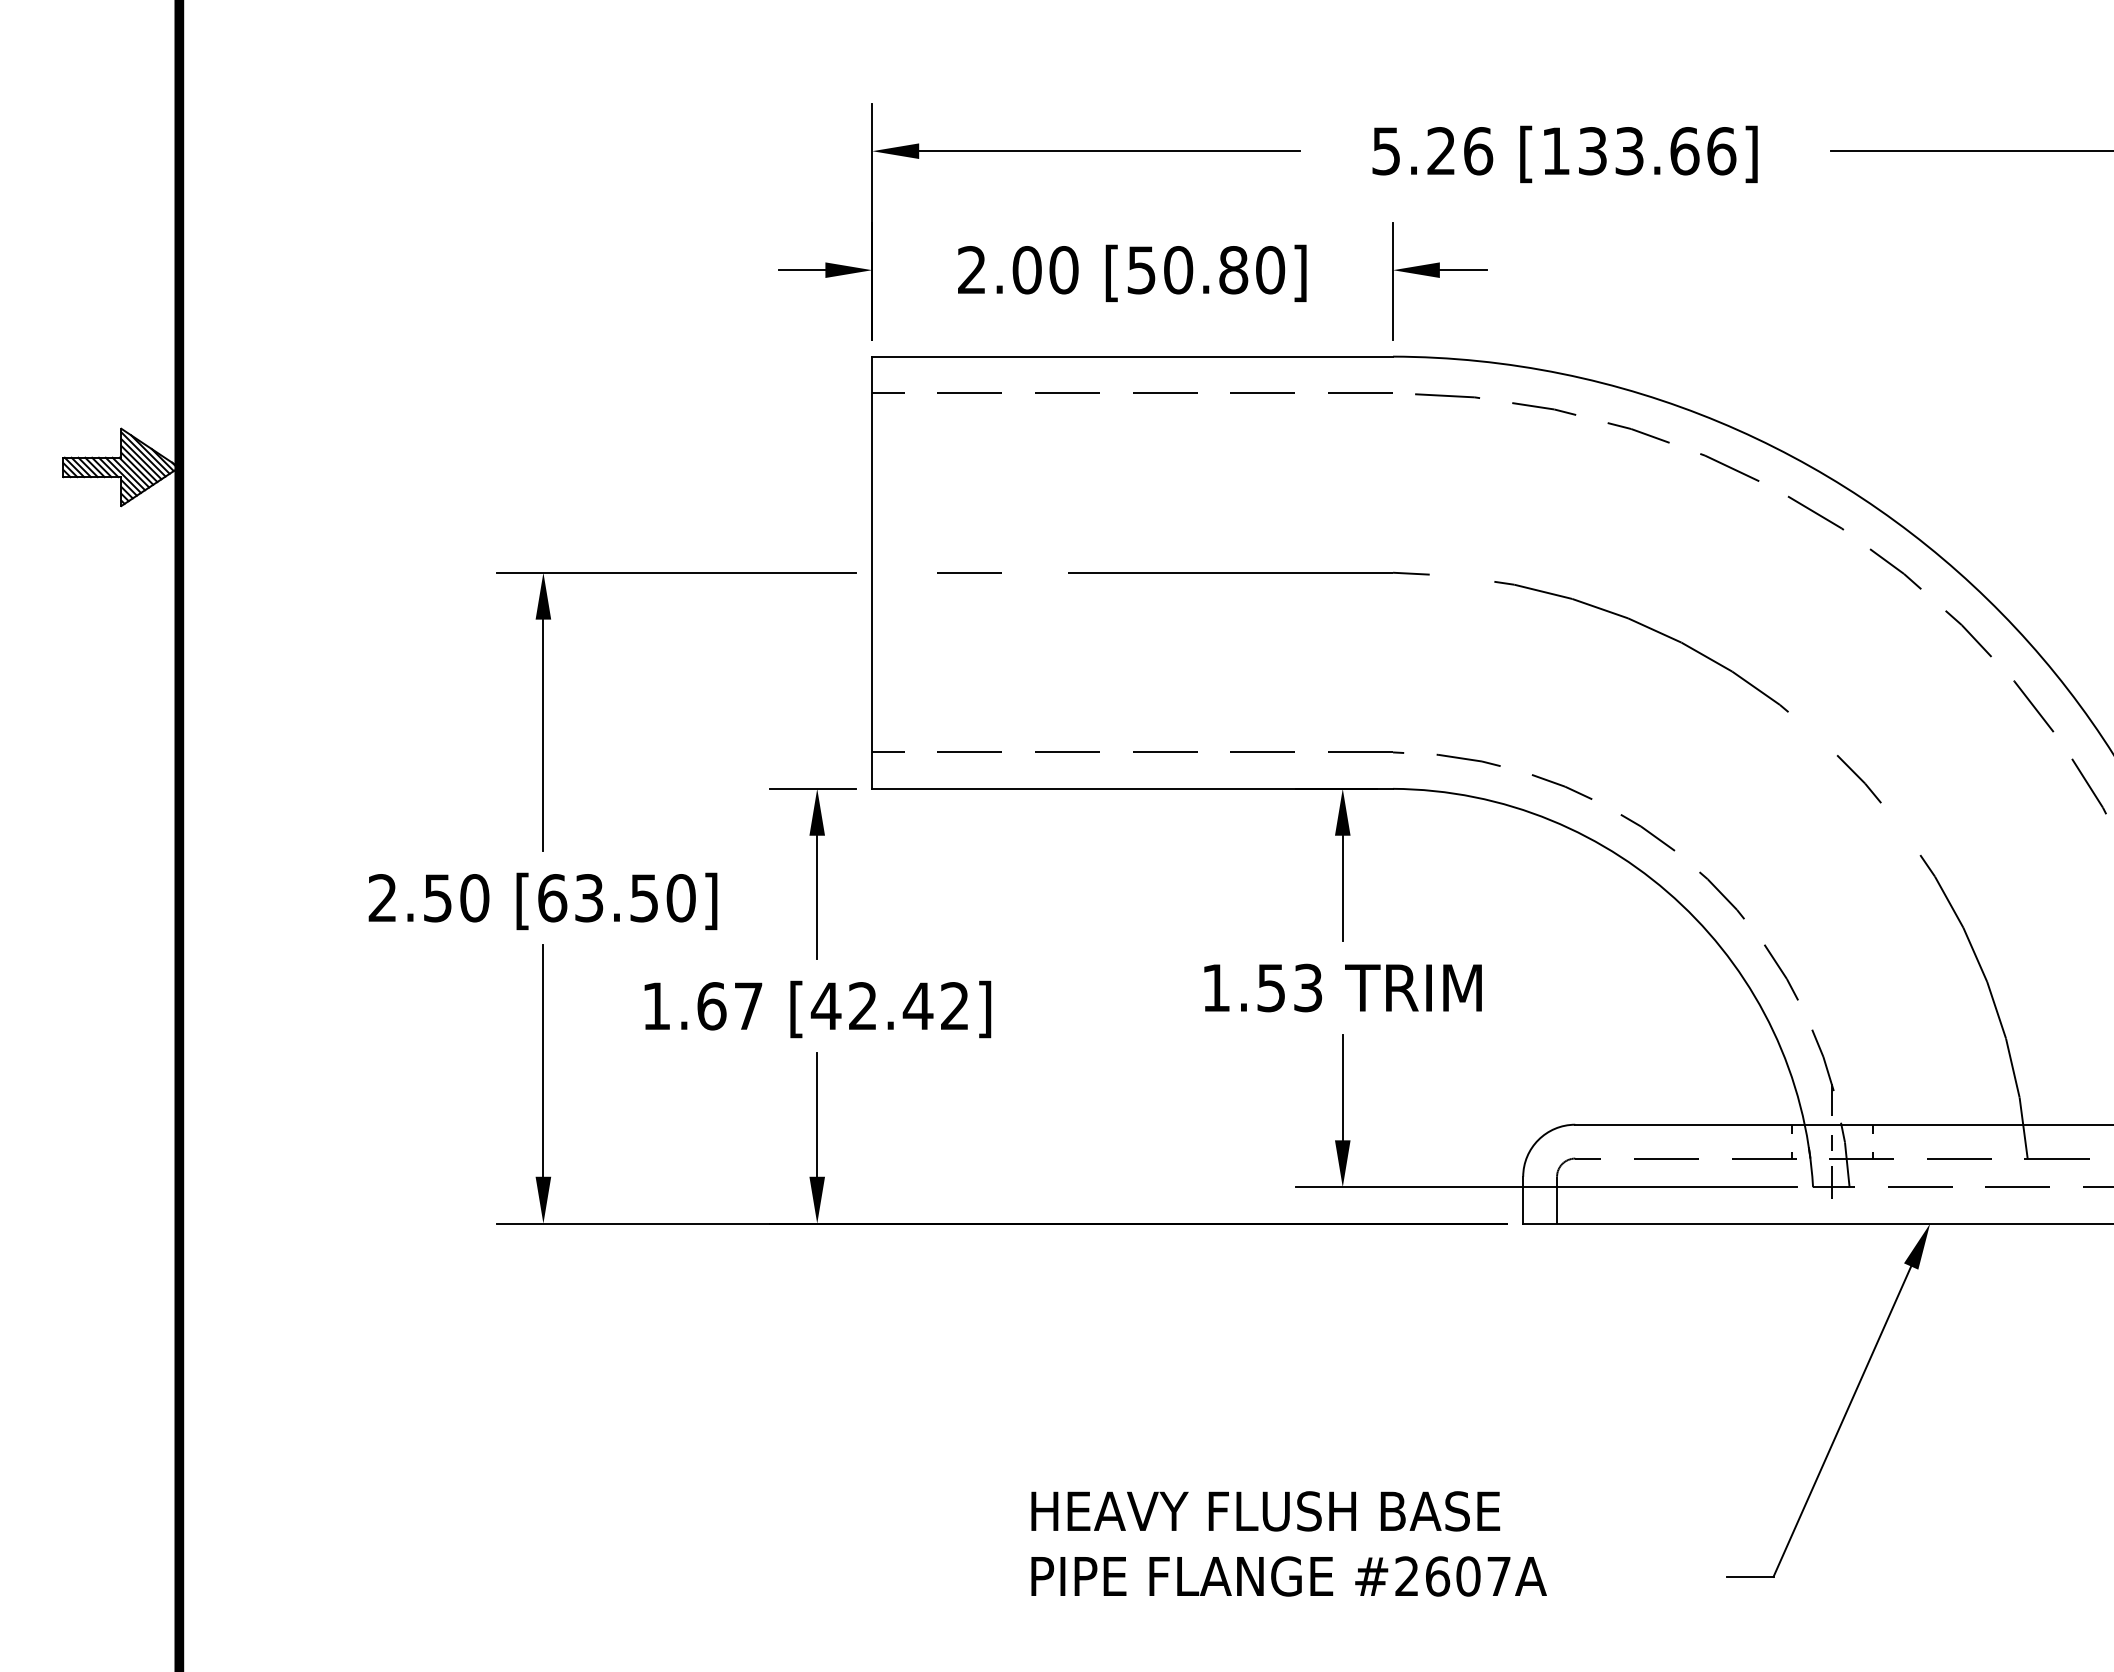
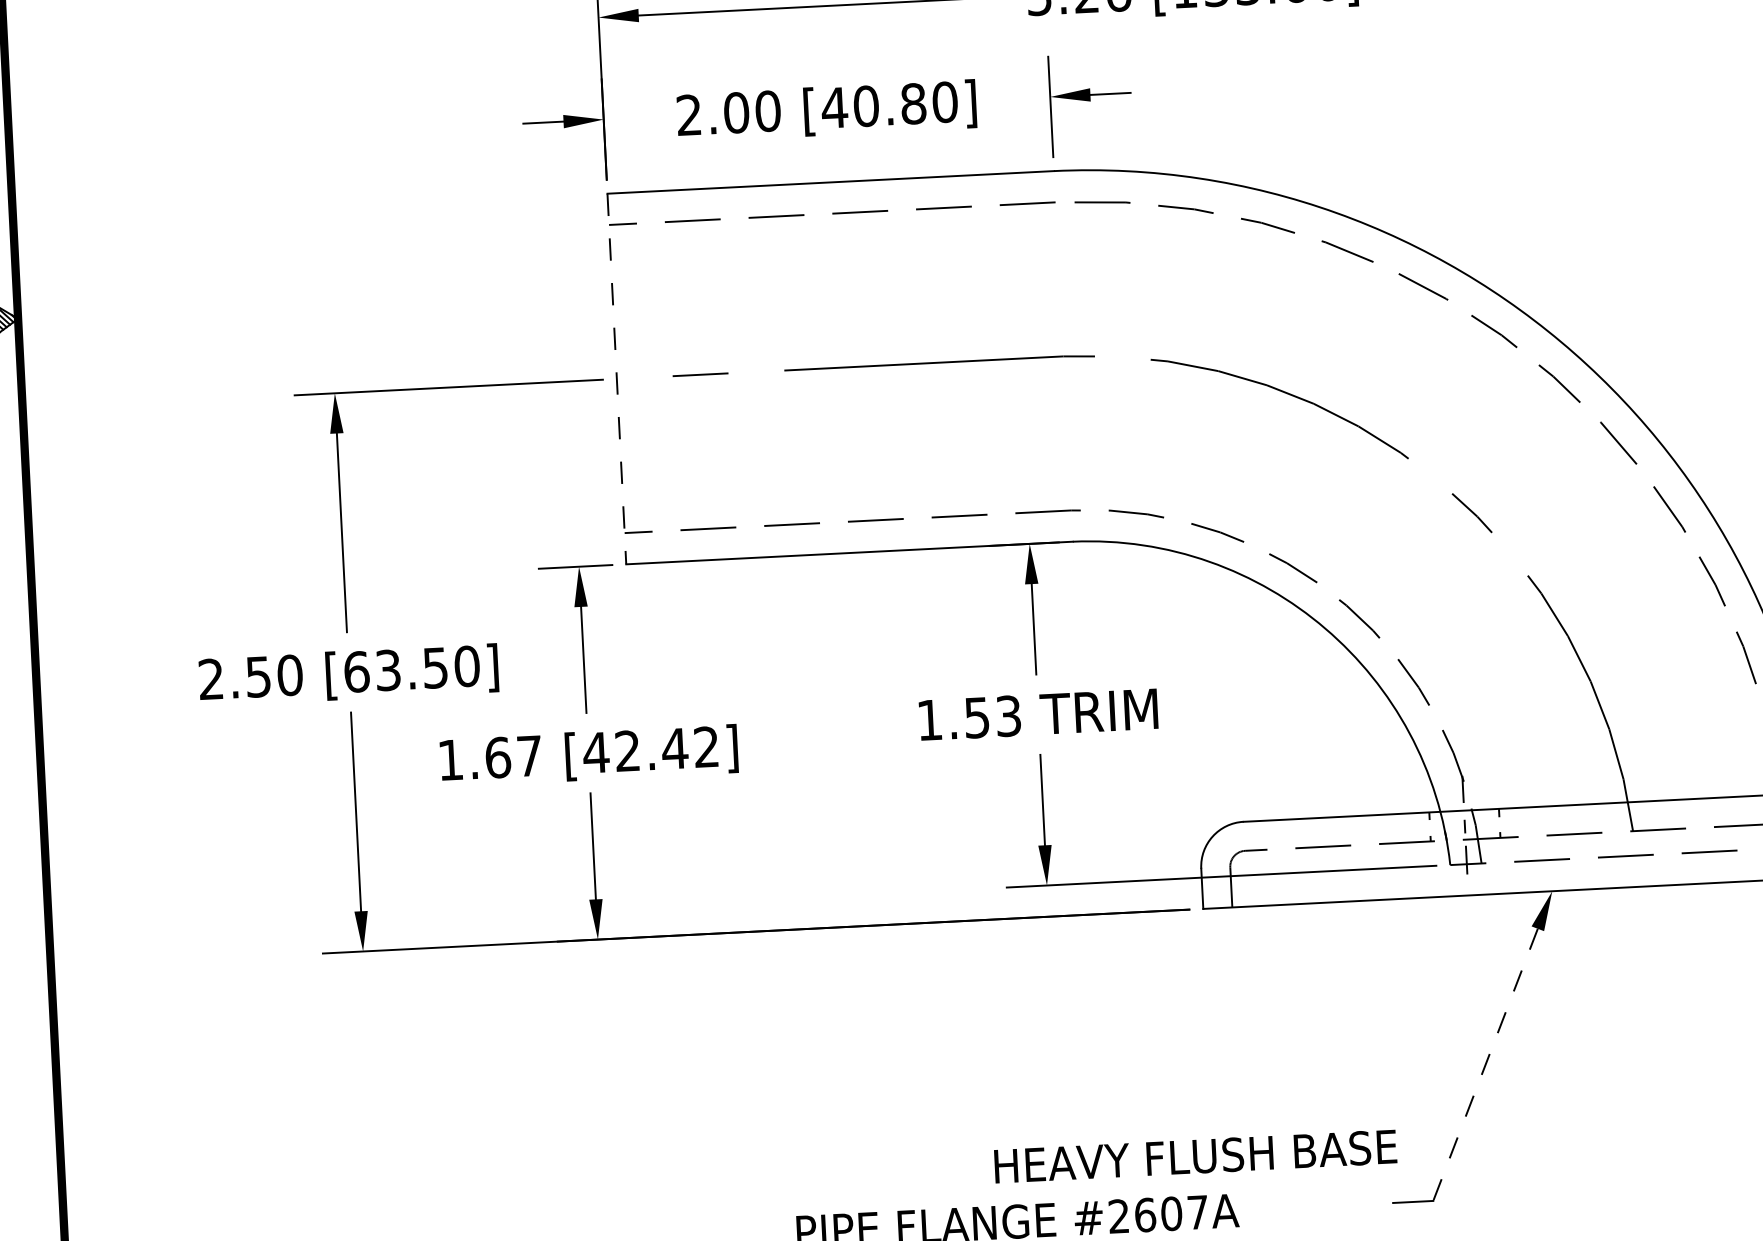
text: (1141, 270) -> (834, 108), [50.80] -> [40.80]
line: (872, 573) -> (617, 379), solid -> dashed
line: (1842, 1421) -> (1485, 1064), solid -> dashed
text: (1265, 1511) -> (1195, 1156), moved

